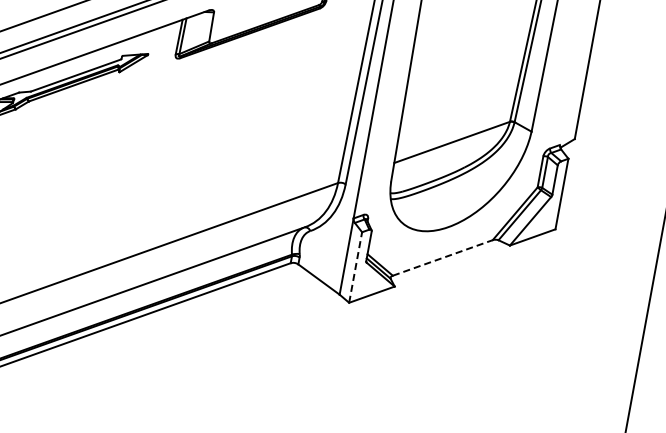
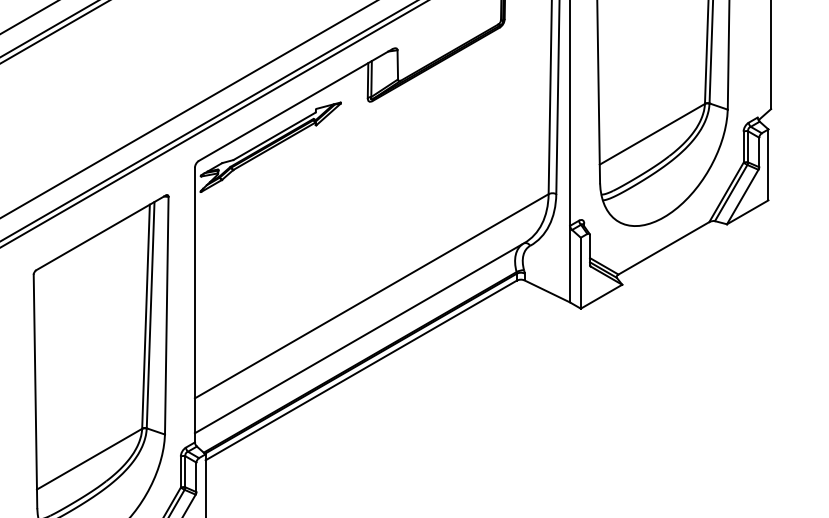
line: (443, 258) -> (664, 248), dashed -> solid
line: (355, 266) -> (580, 272), dashed -> solid

